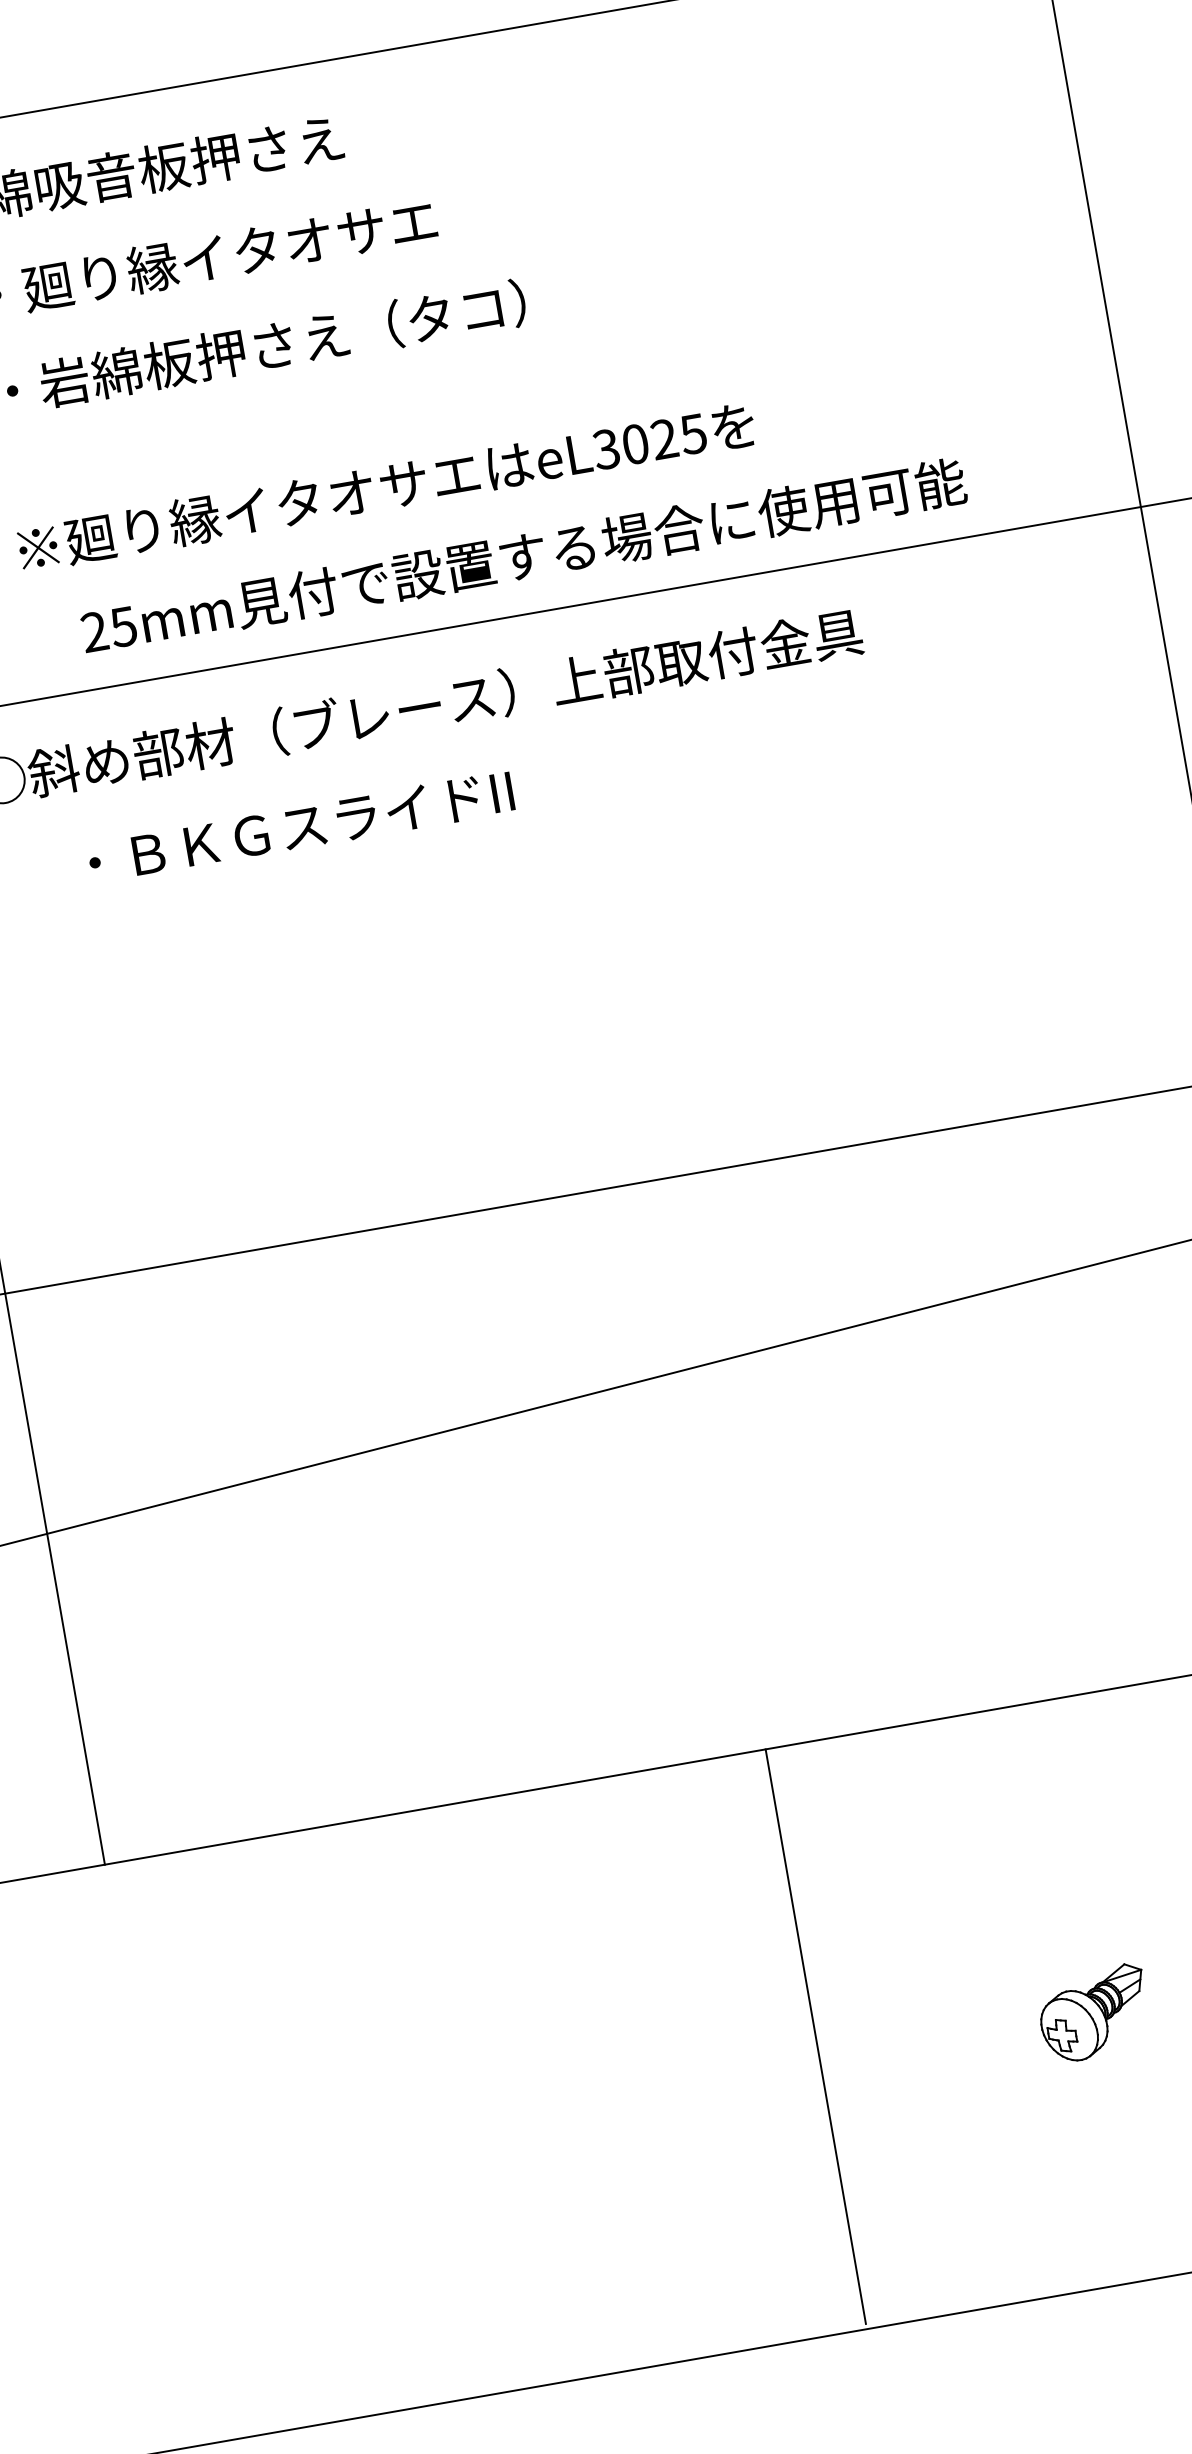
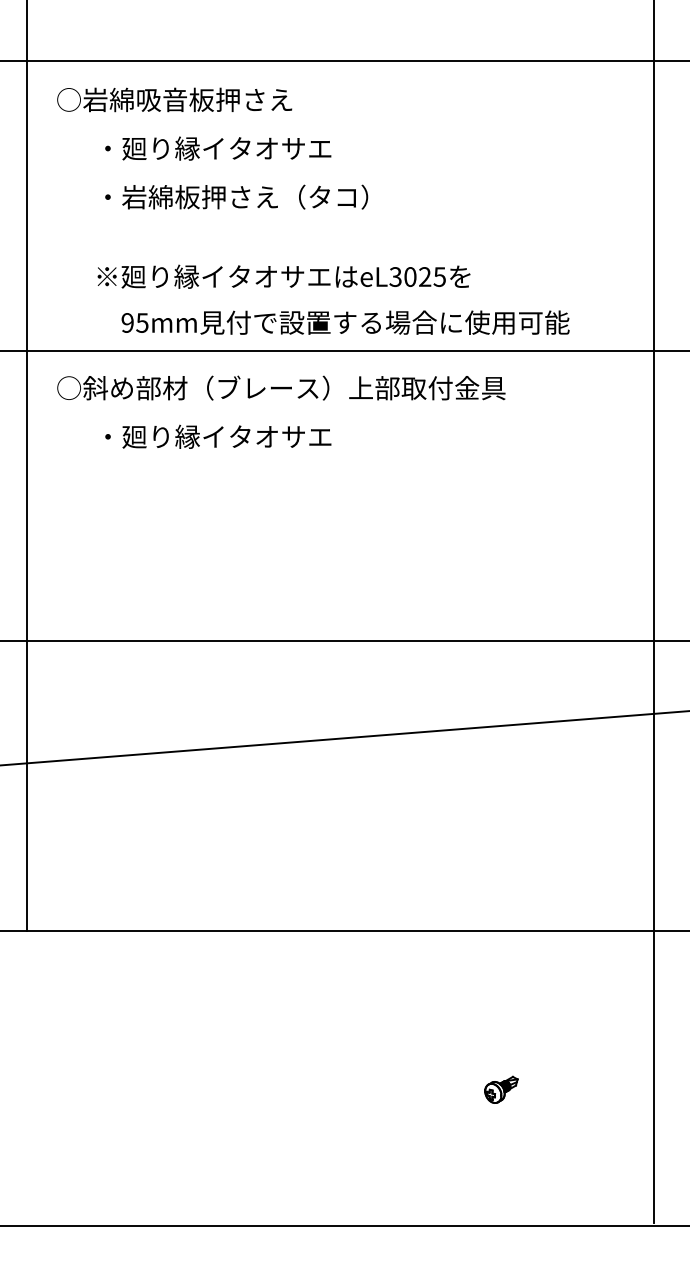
text: (94, 631) -> (127, 322), 25mm -> 95mm
text: (328, 821) -> (226, 436), ・ＢＫＧスライドII -> ・廻り縁イタオサエ
part: (1094, 2012) -> (501, 1089), size x0.6
line: (816, 2037) -> (362, 1077), removed

